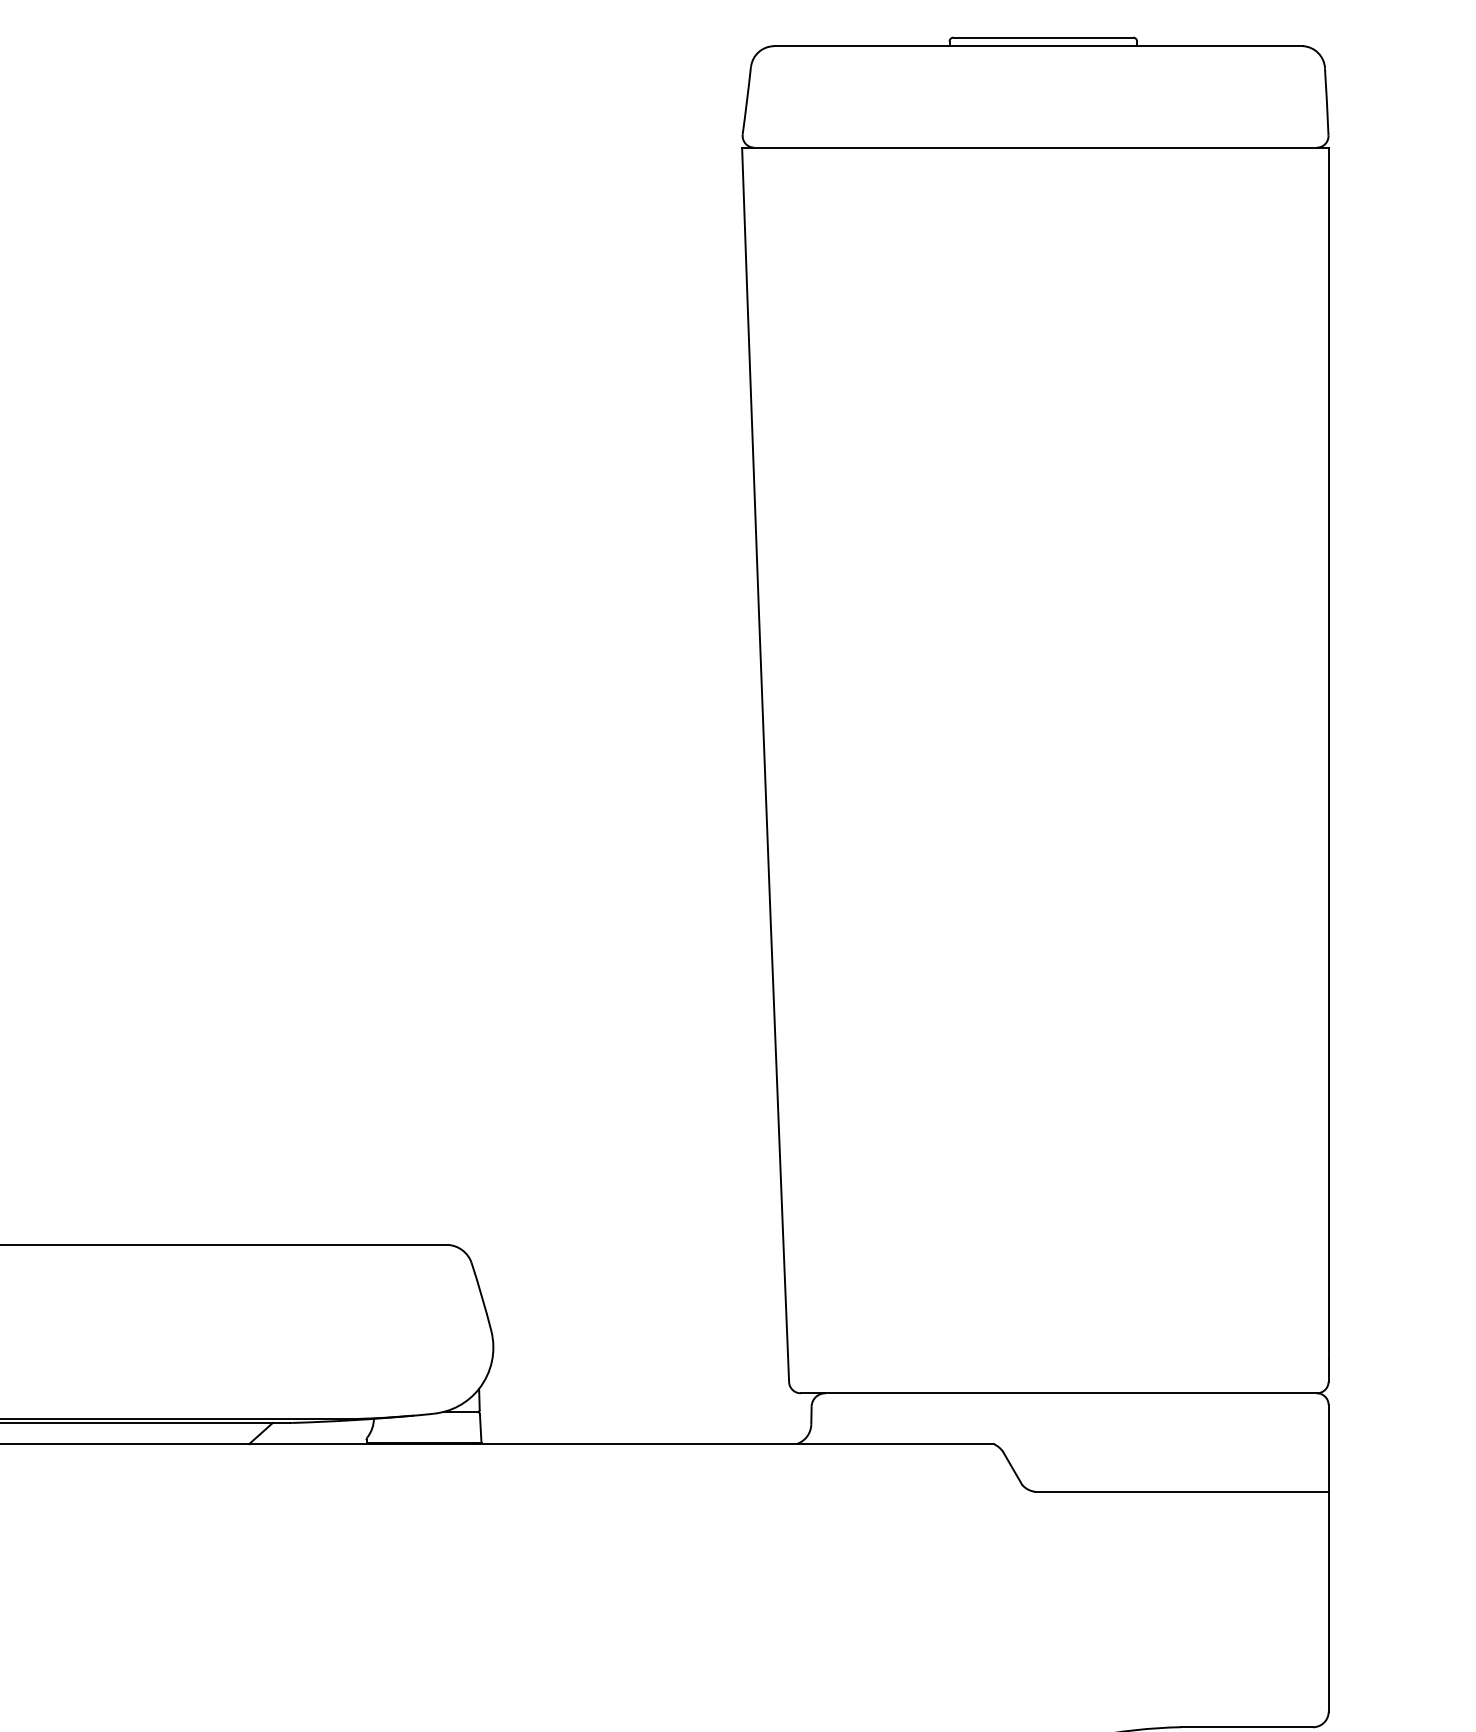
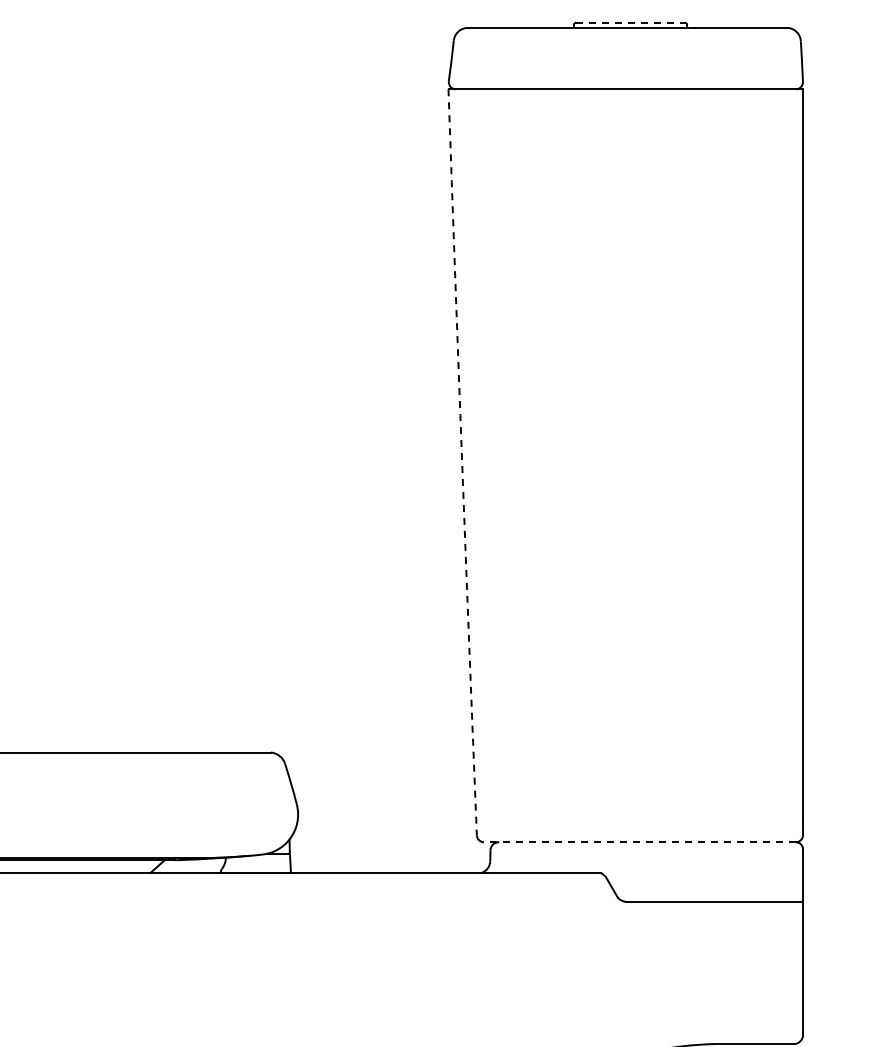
line: (1044, 37) -> (631, 22), solid -> dashed
arc: (765, 765) -> (462, 462), solid -> dashed
line: (1058, 1393) -> (639, 842), solid -> dashed

